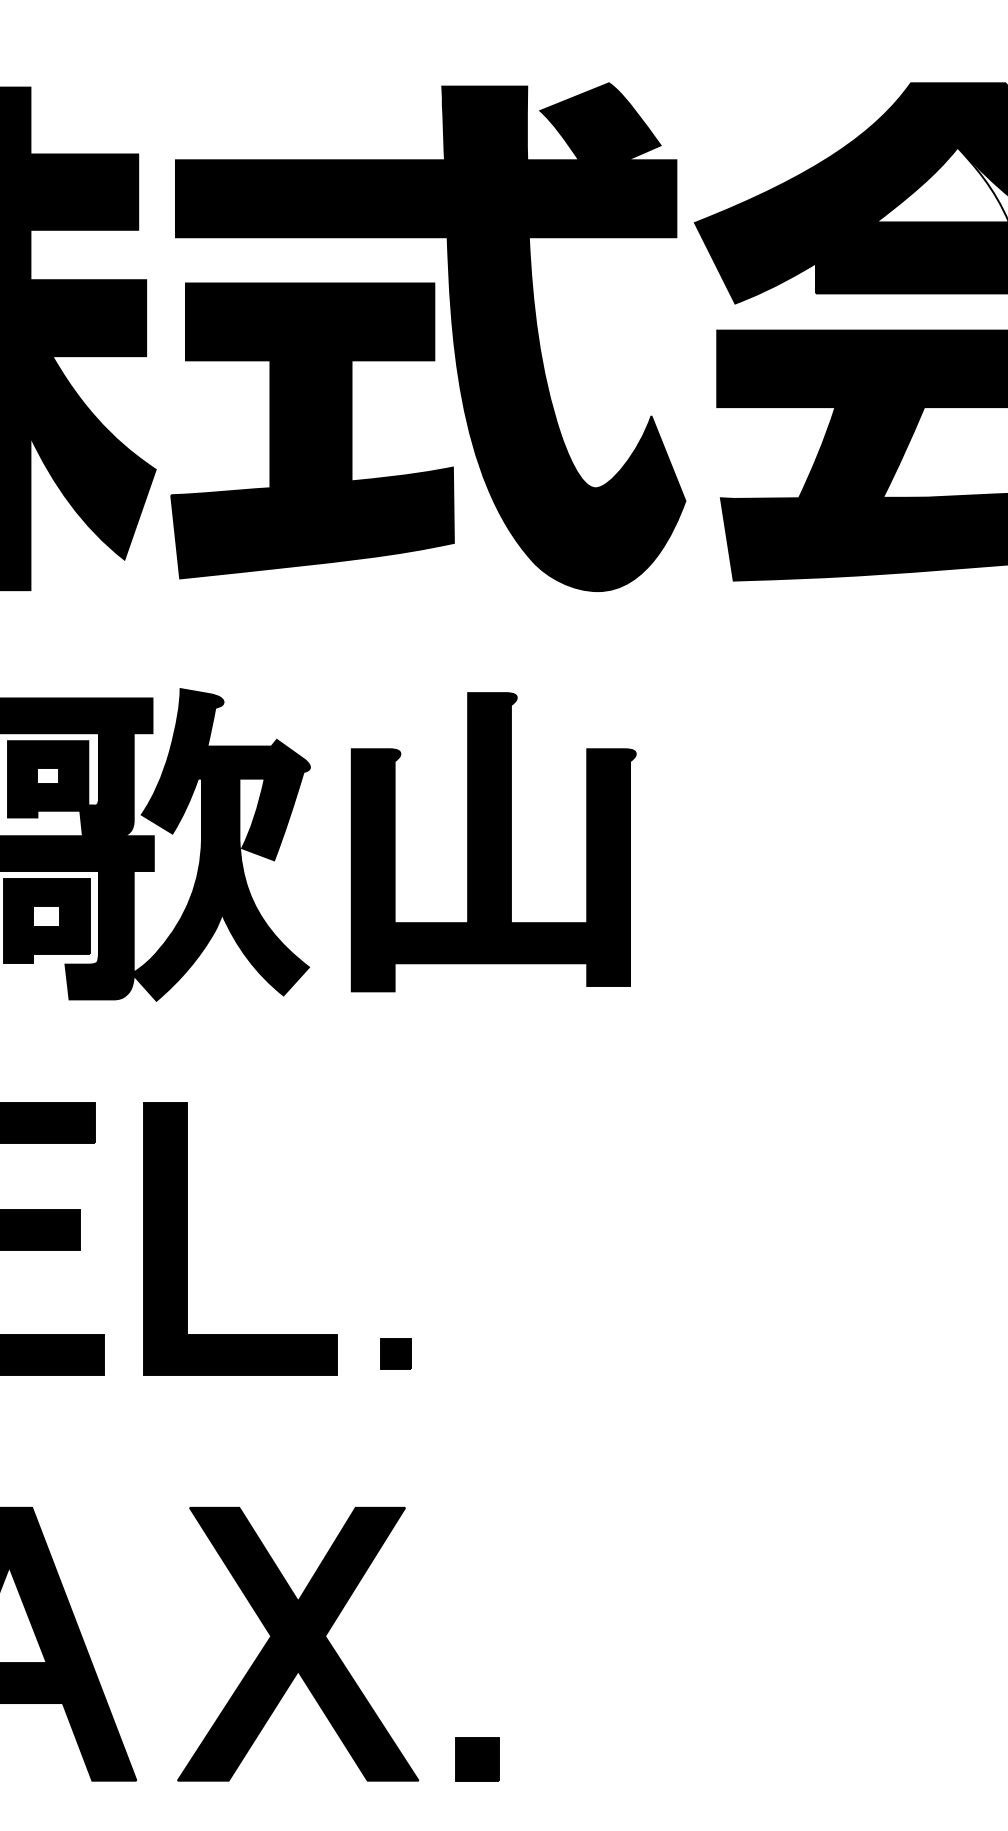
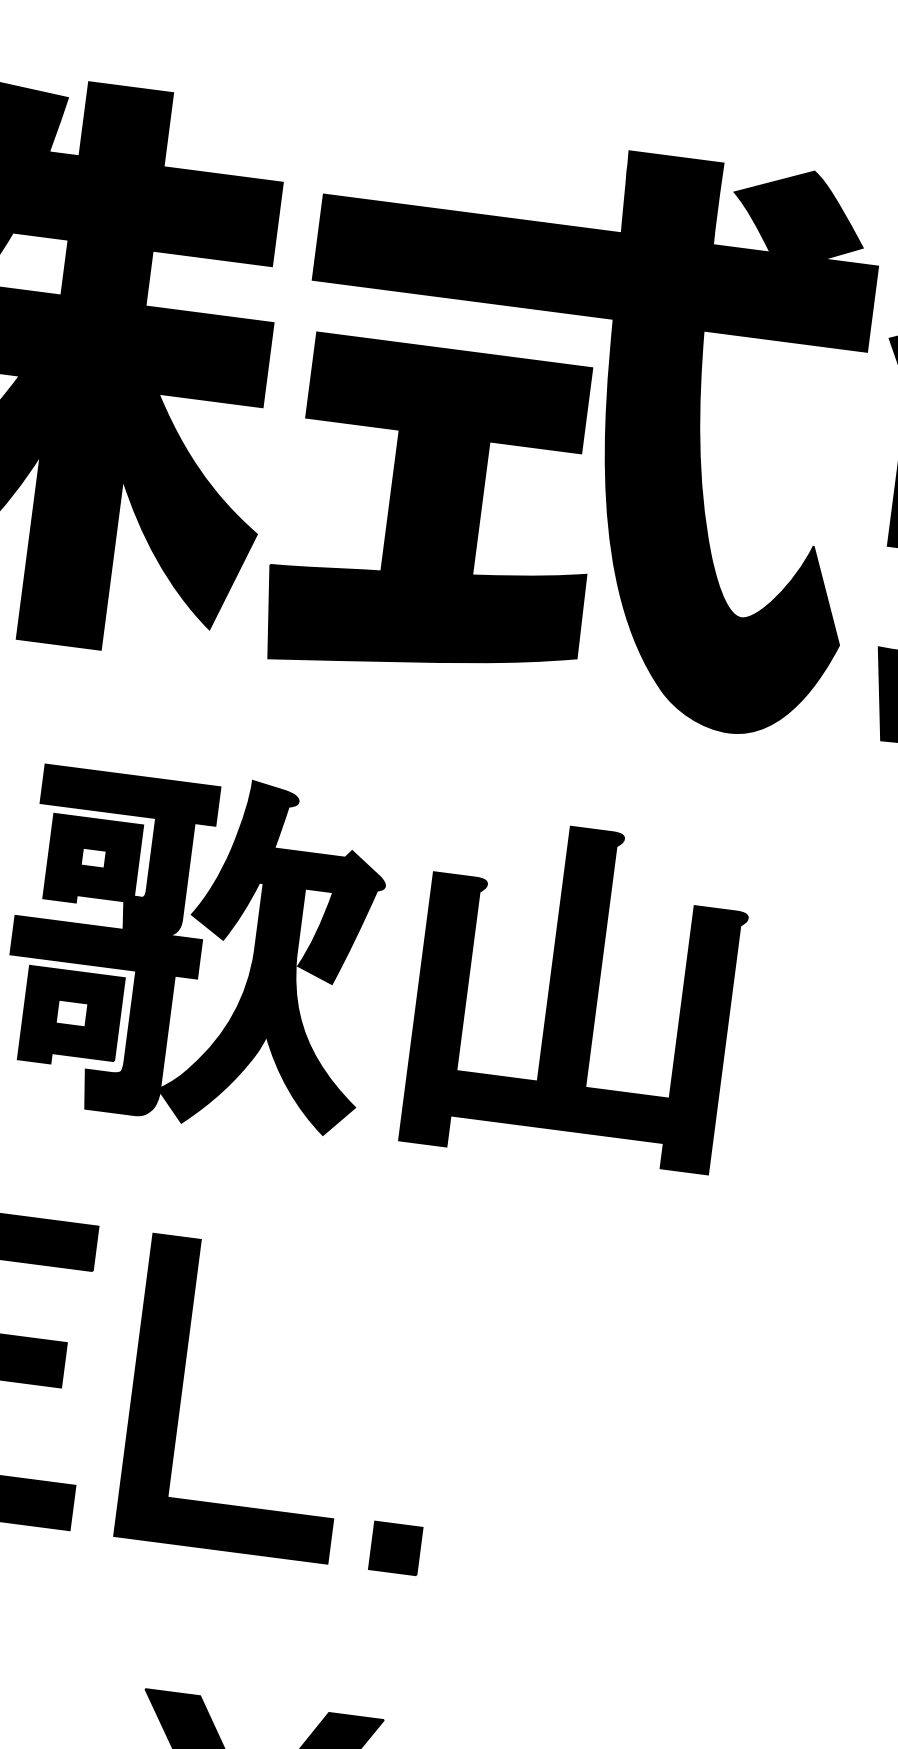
part: (395, 1353) -> (395, 1547), size x1.43

